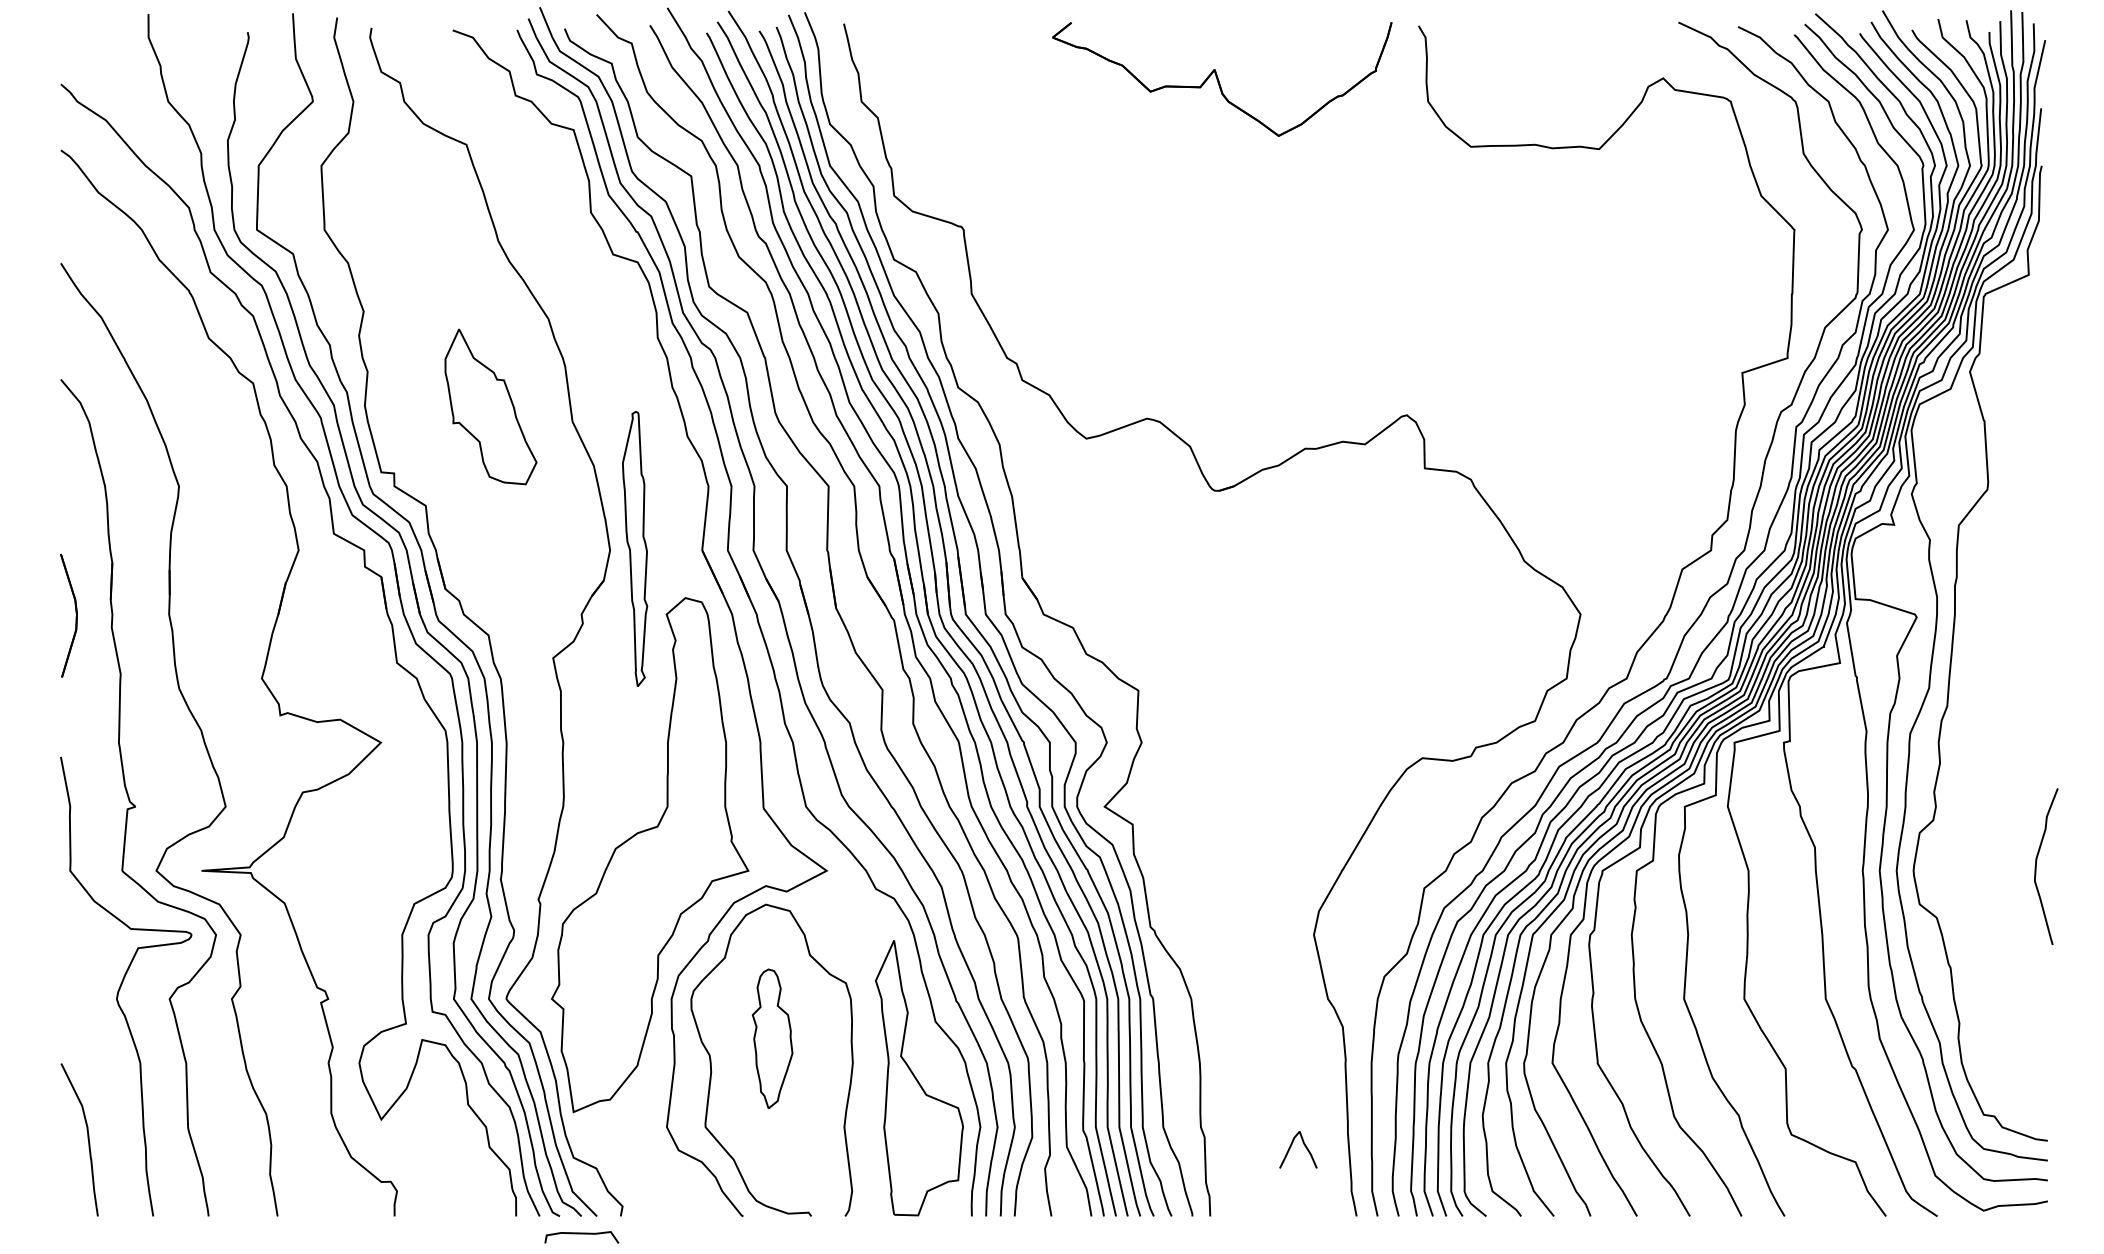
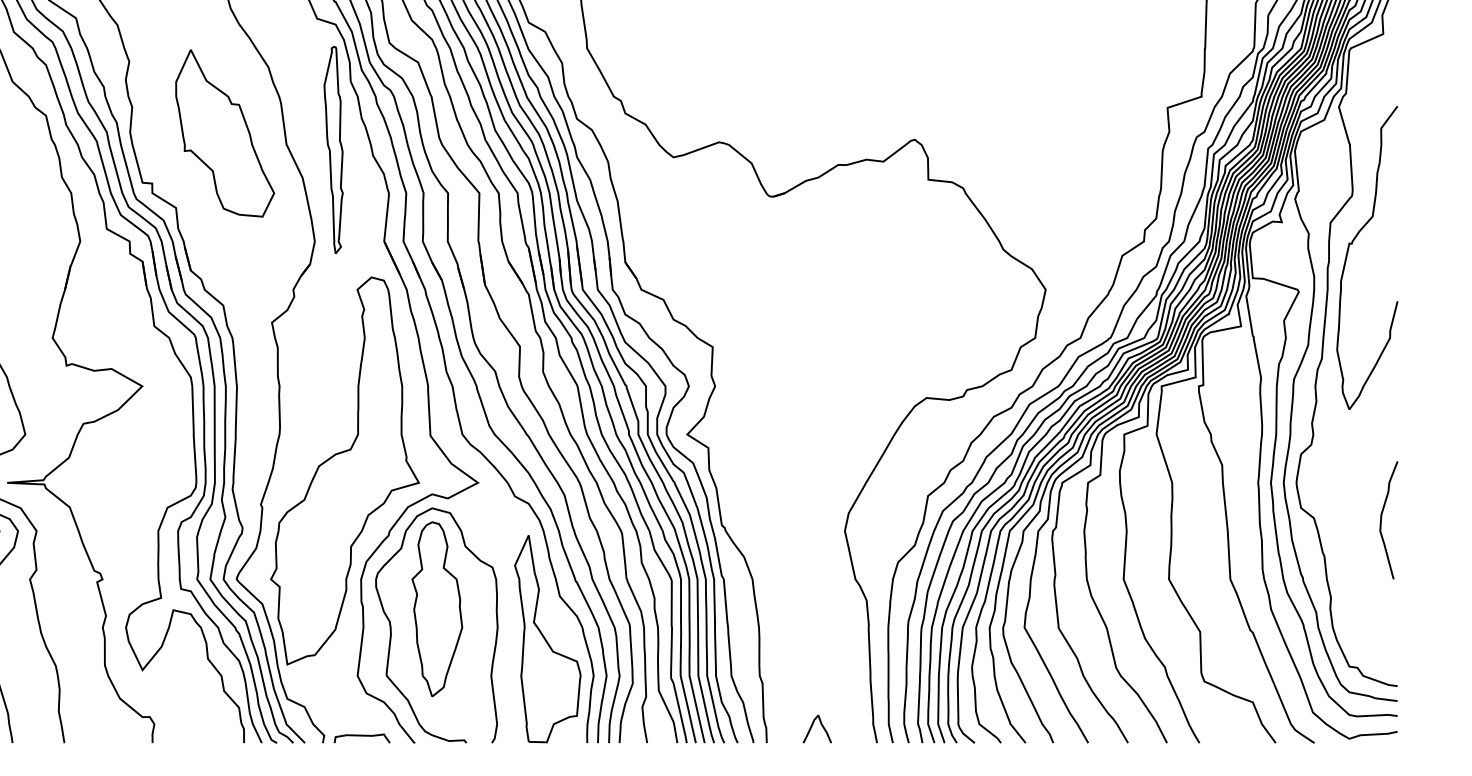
part: (490, 406) -> (224, 133), size x1.43
part: (635, 548) -> (333, 149), moved
curve: (1982, 564) -> (1348, 252), added
curve: (2036, 866) -> (1381, 520), moved
part: (772, 1038) -> (437, 609), size x1.67
curve: (1304, 1146) -> (821, 726), moved
curve: (581, 1234) -> (361, 736), moved

